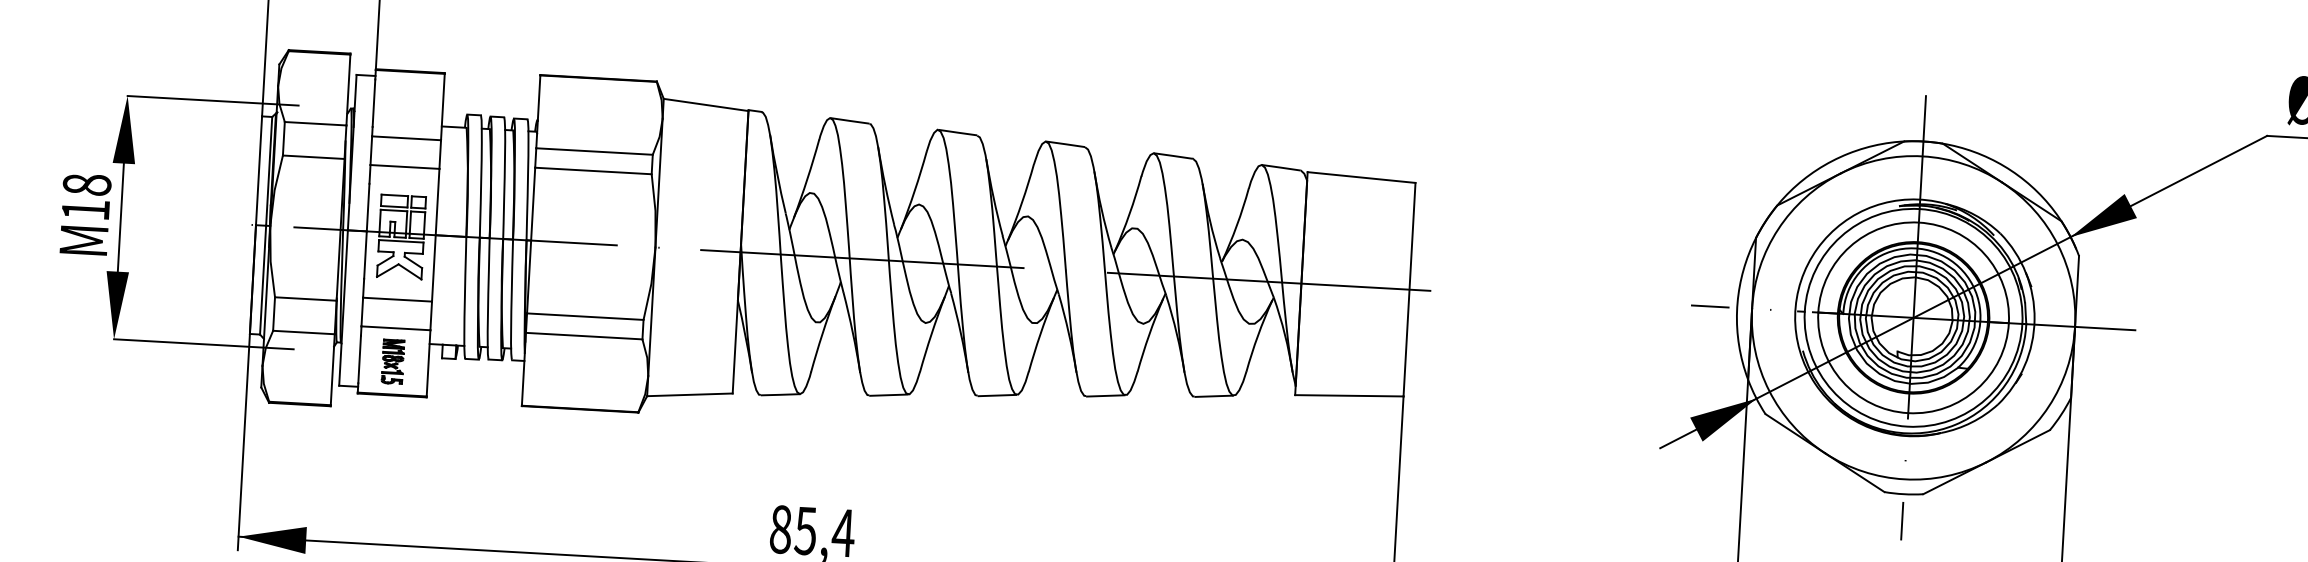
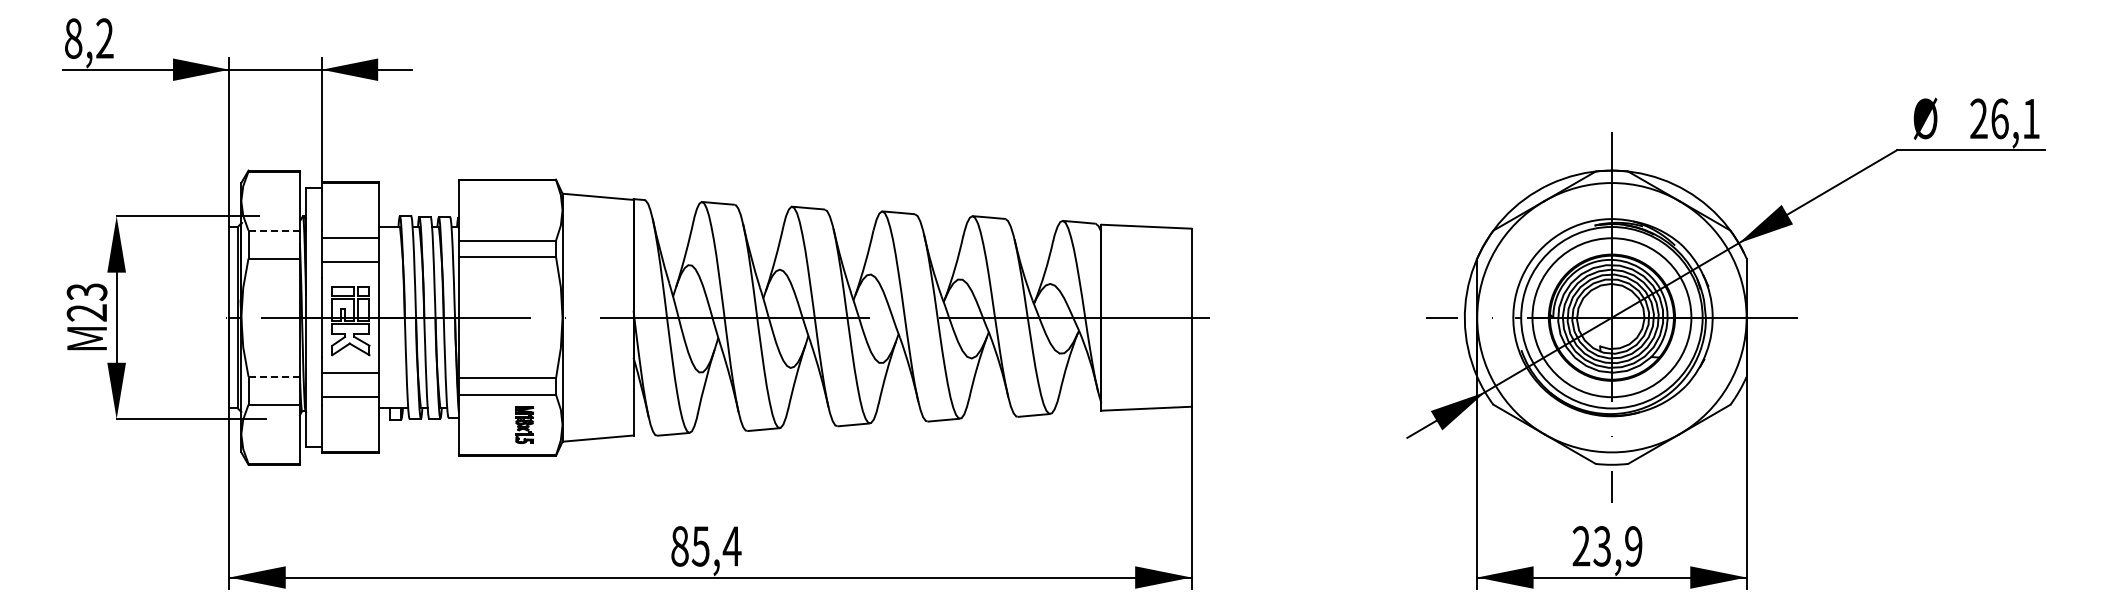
line: (315, 123) -> (274, 230), solid -> dashed
text: (85, 197) -> (86, 302), 18 -> 23
line: (306, 298) -> (274, 376), solid -> dashed
part: (392, 361) -> (524, 424), moved

